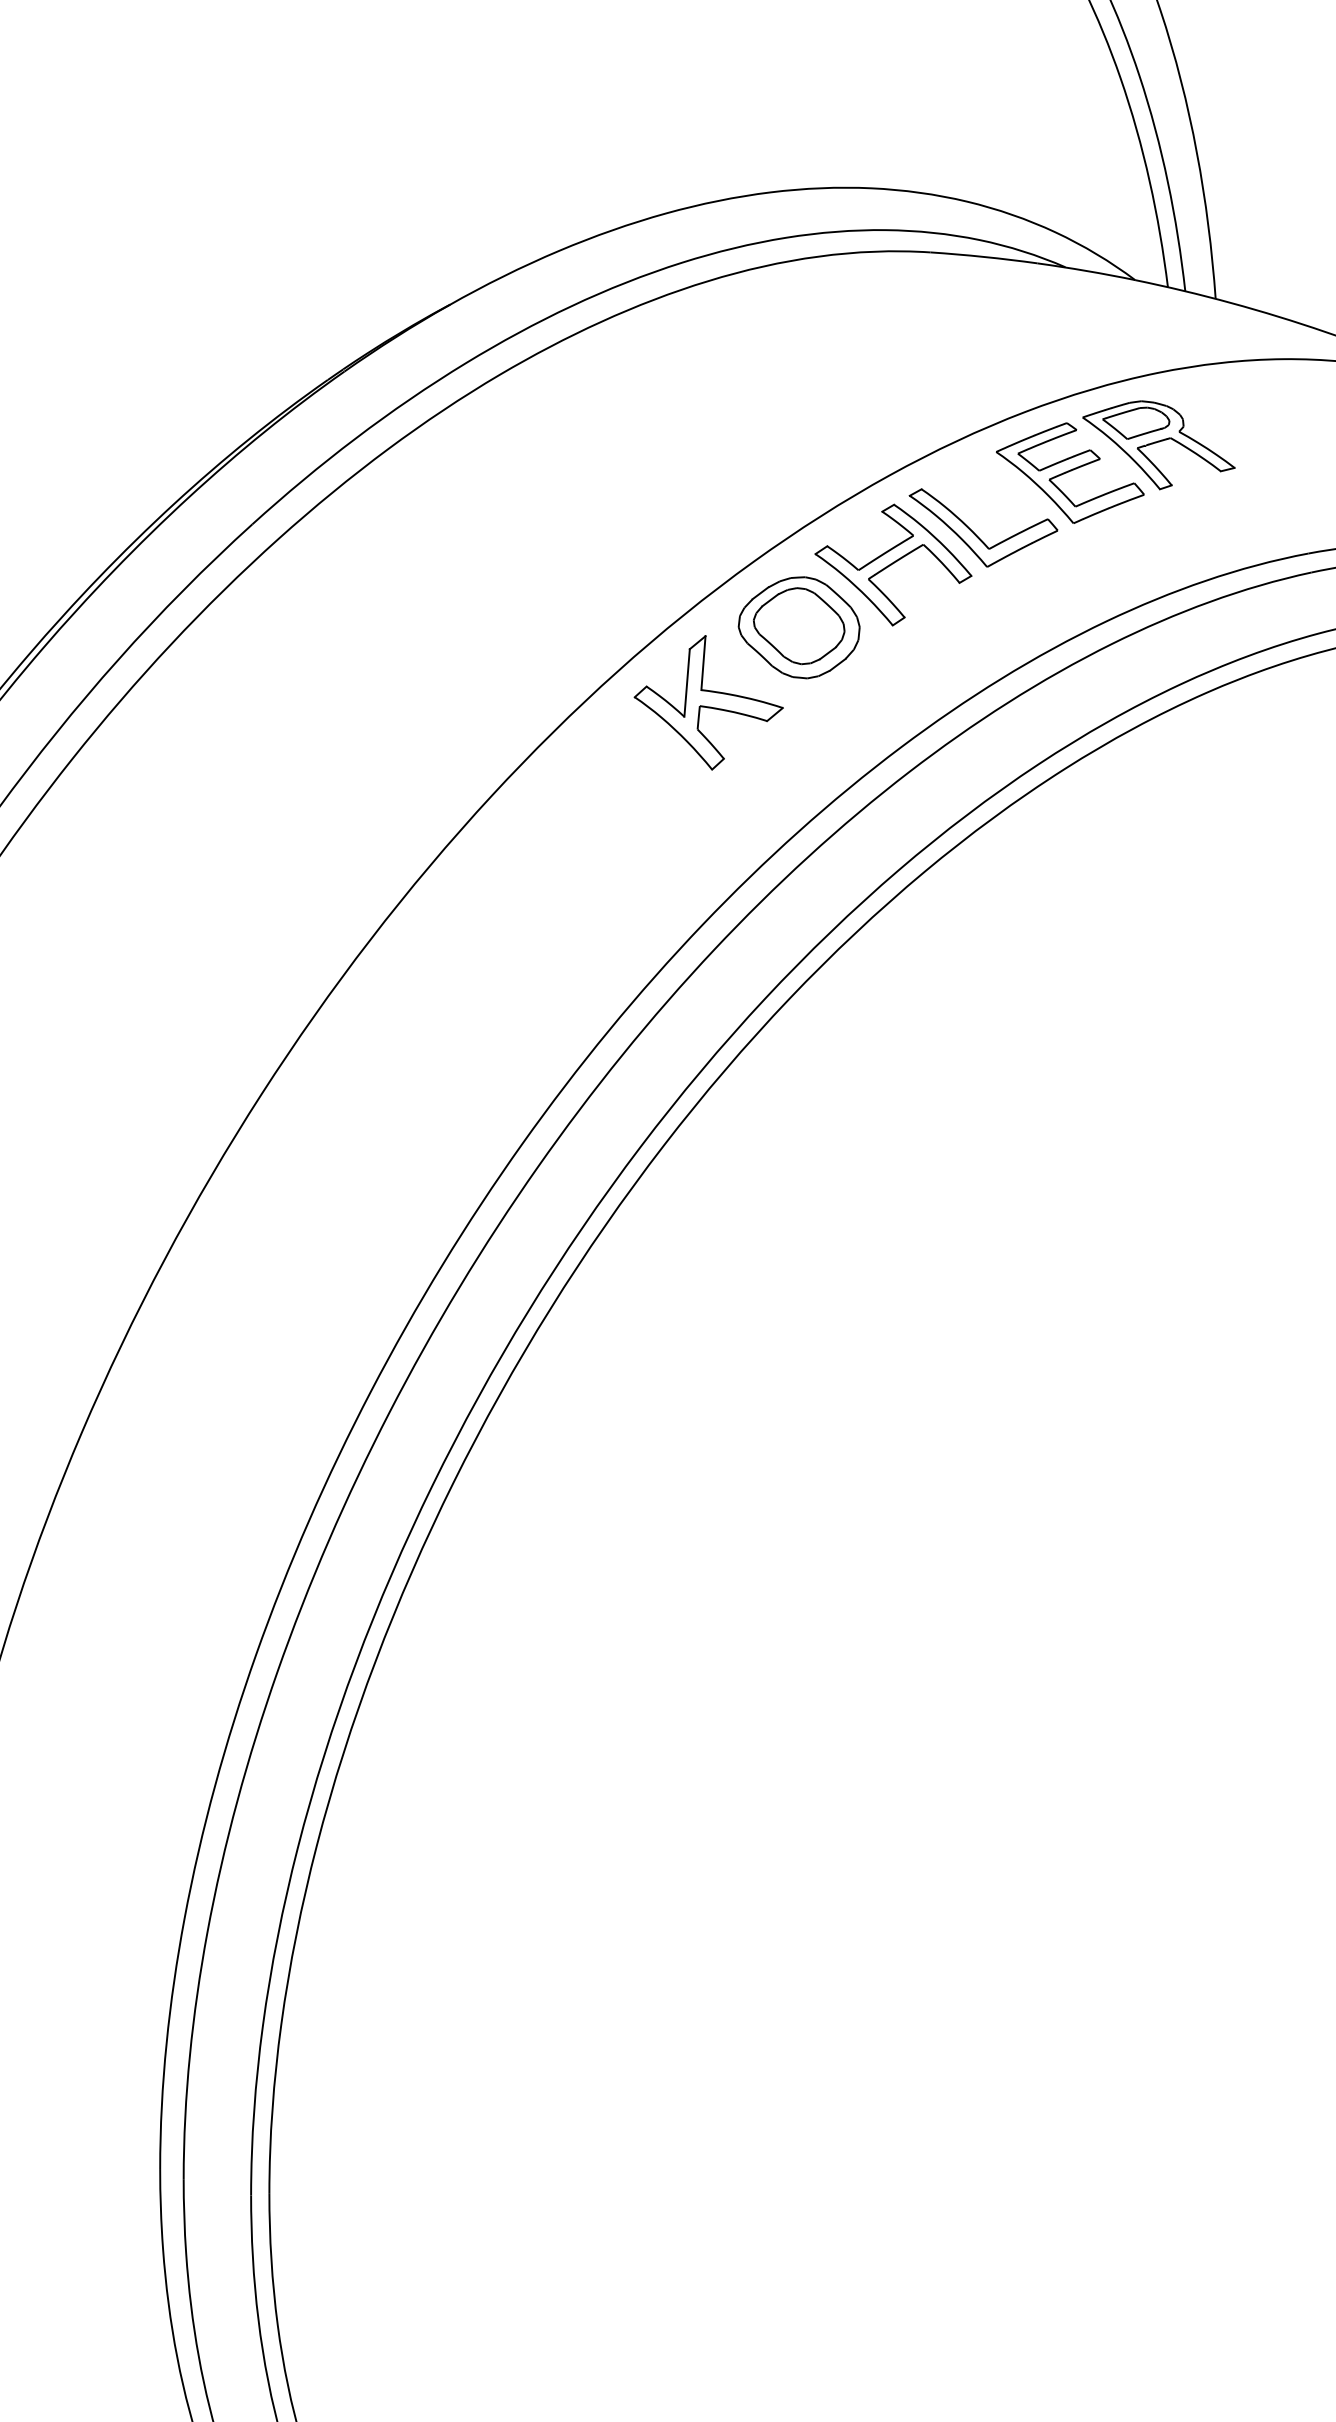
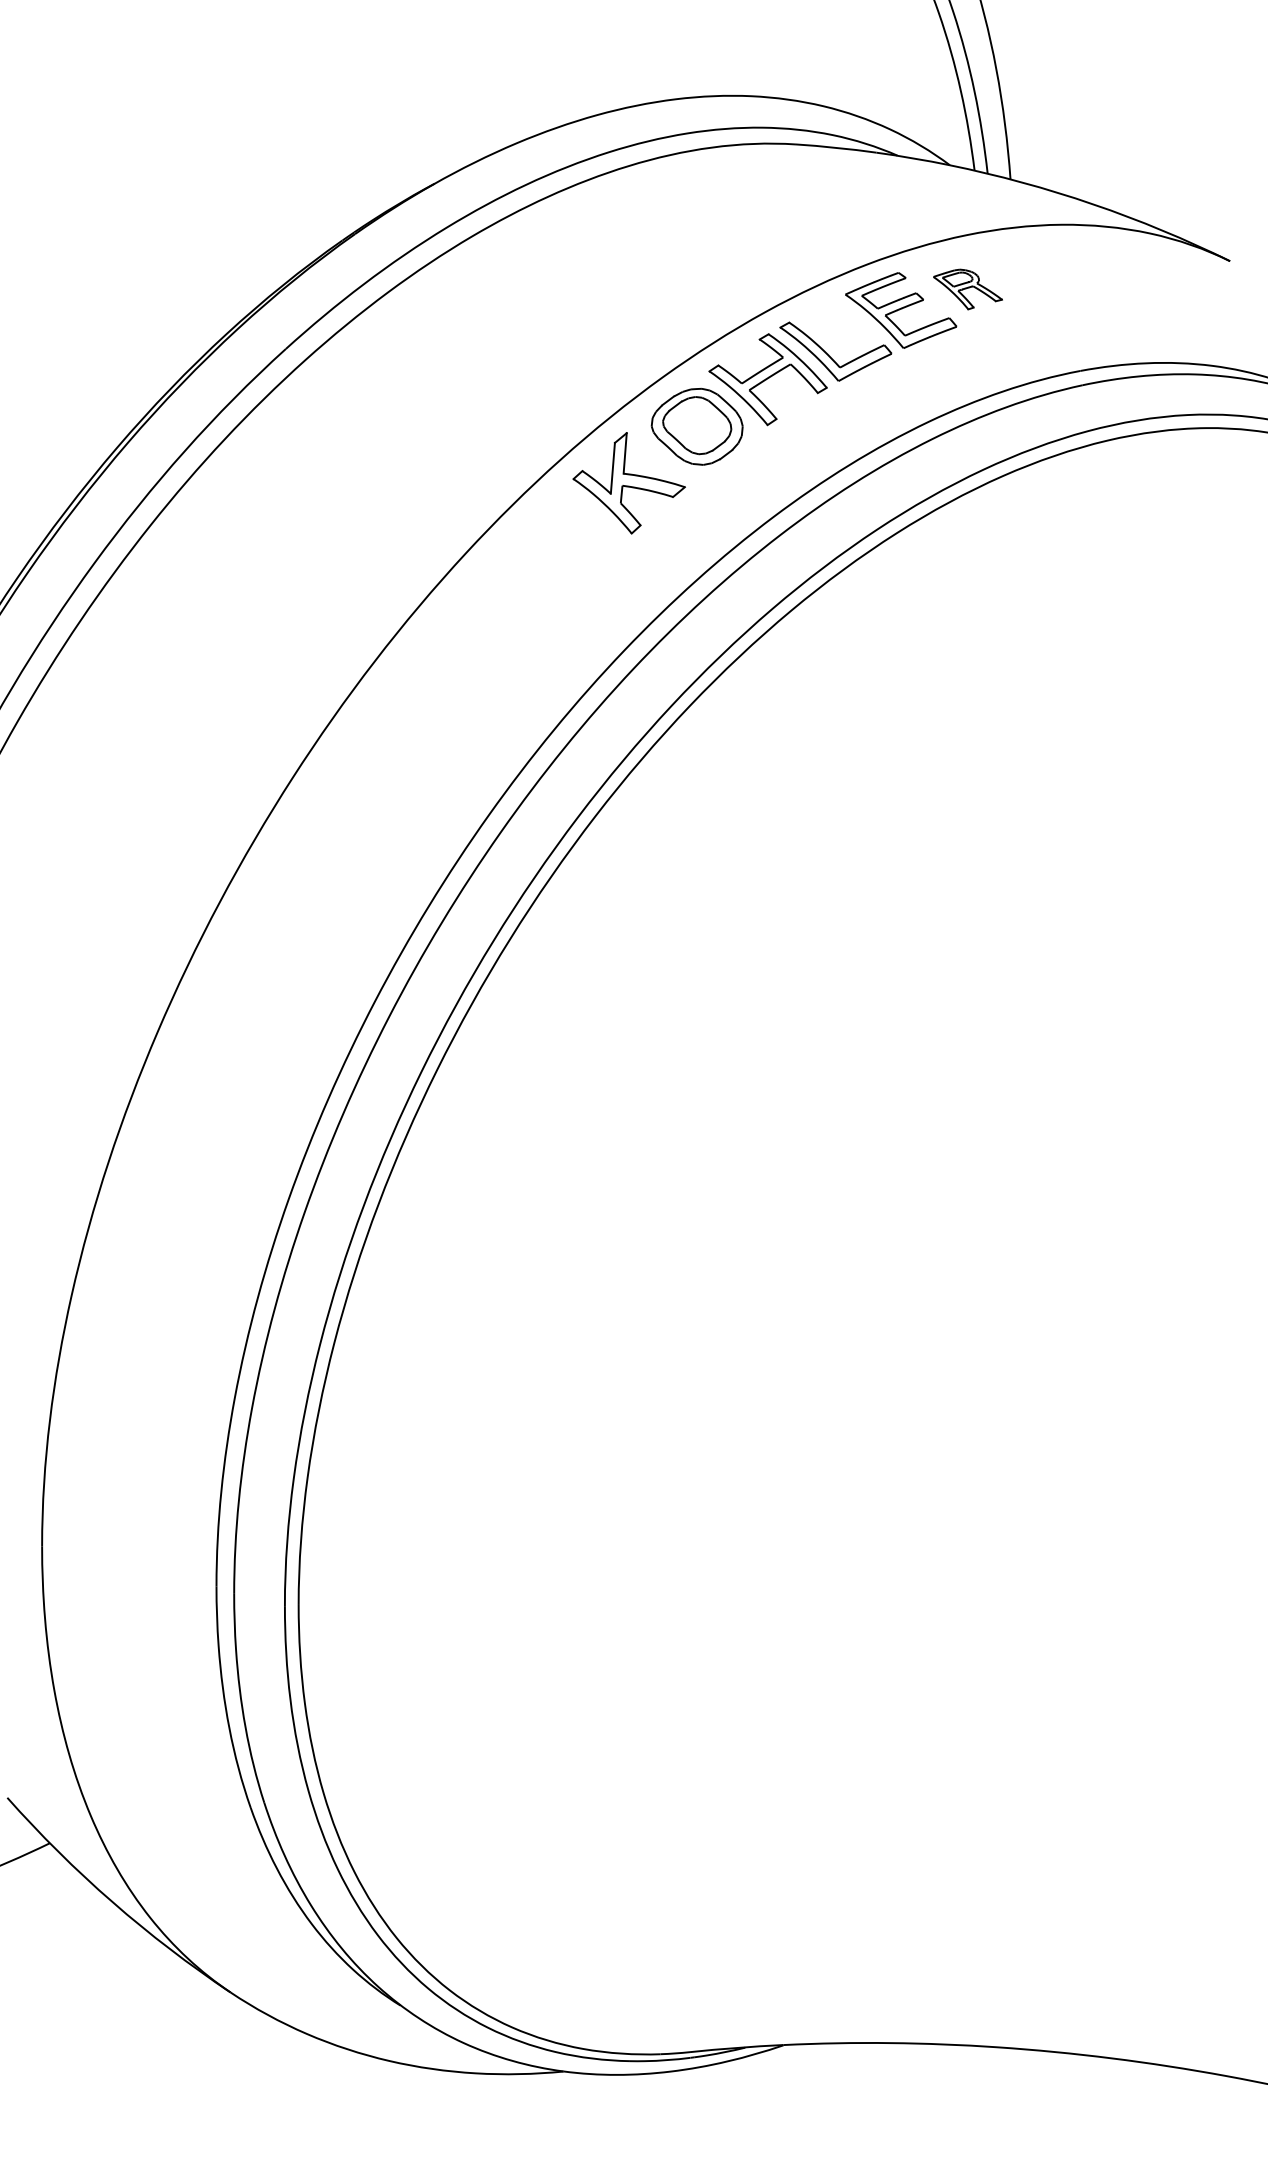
part: (1158, 445) -> (967, 289), size x0.6

